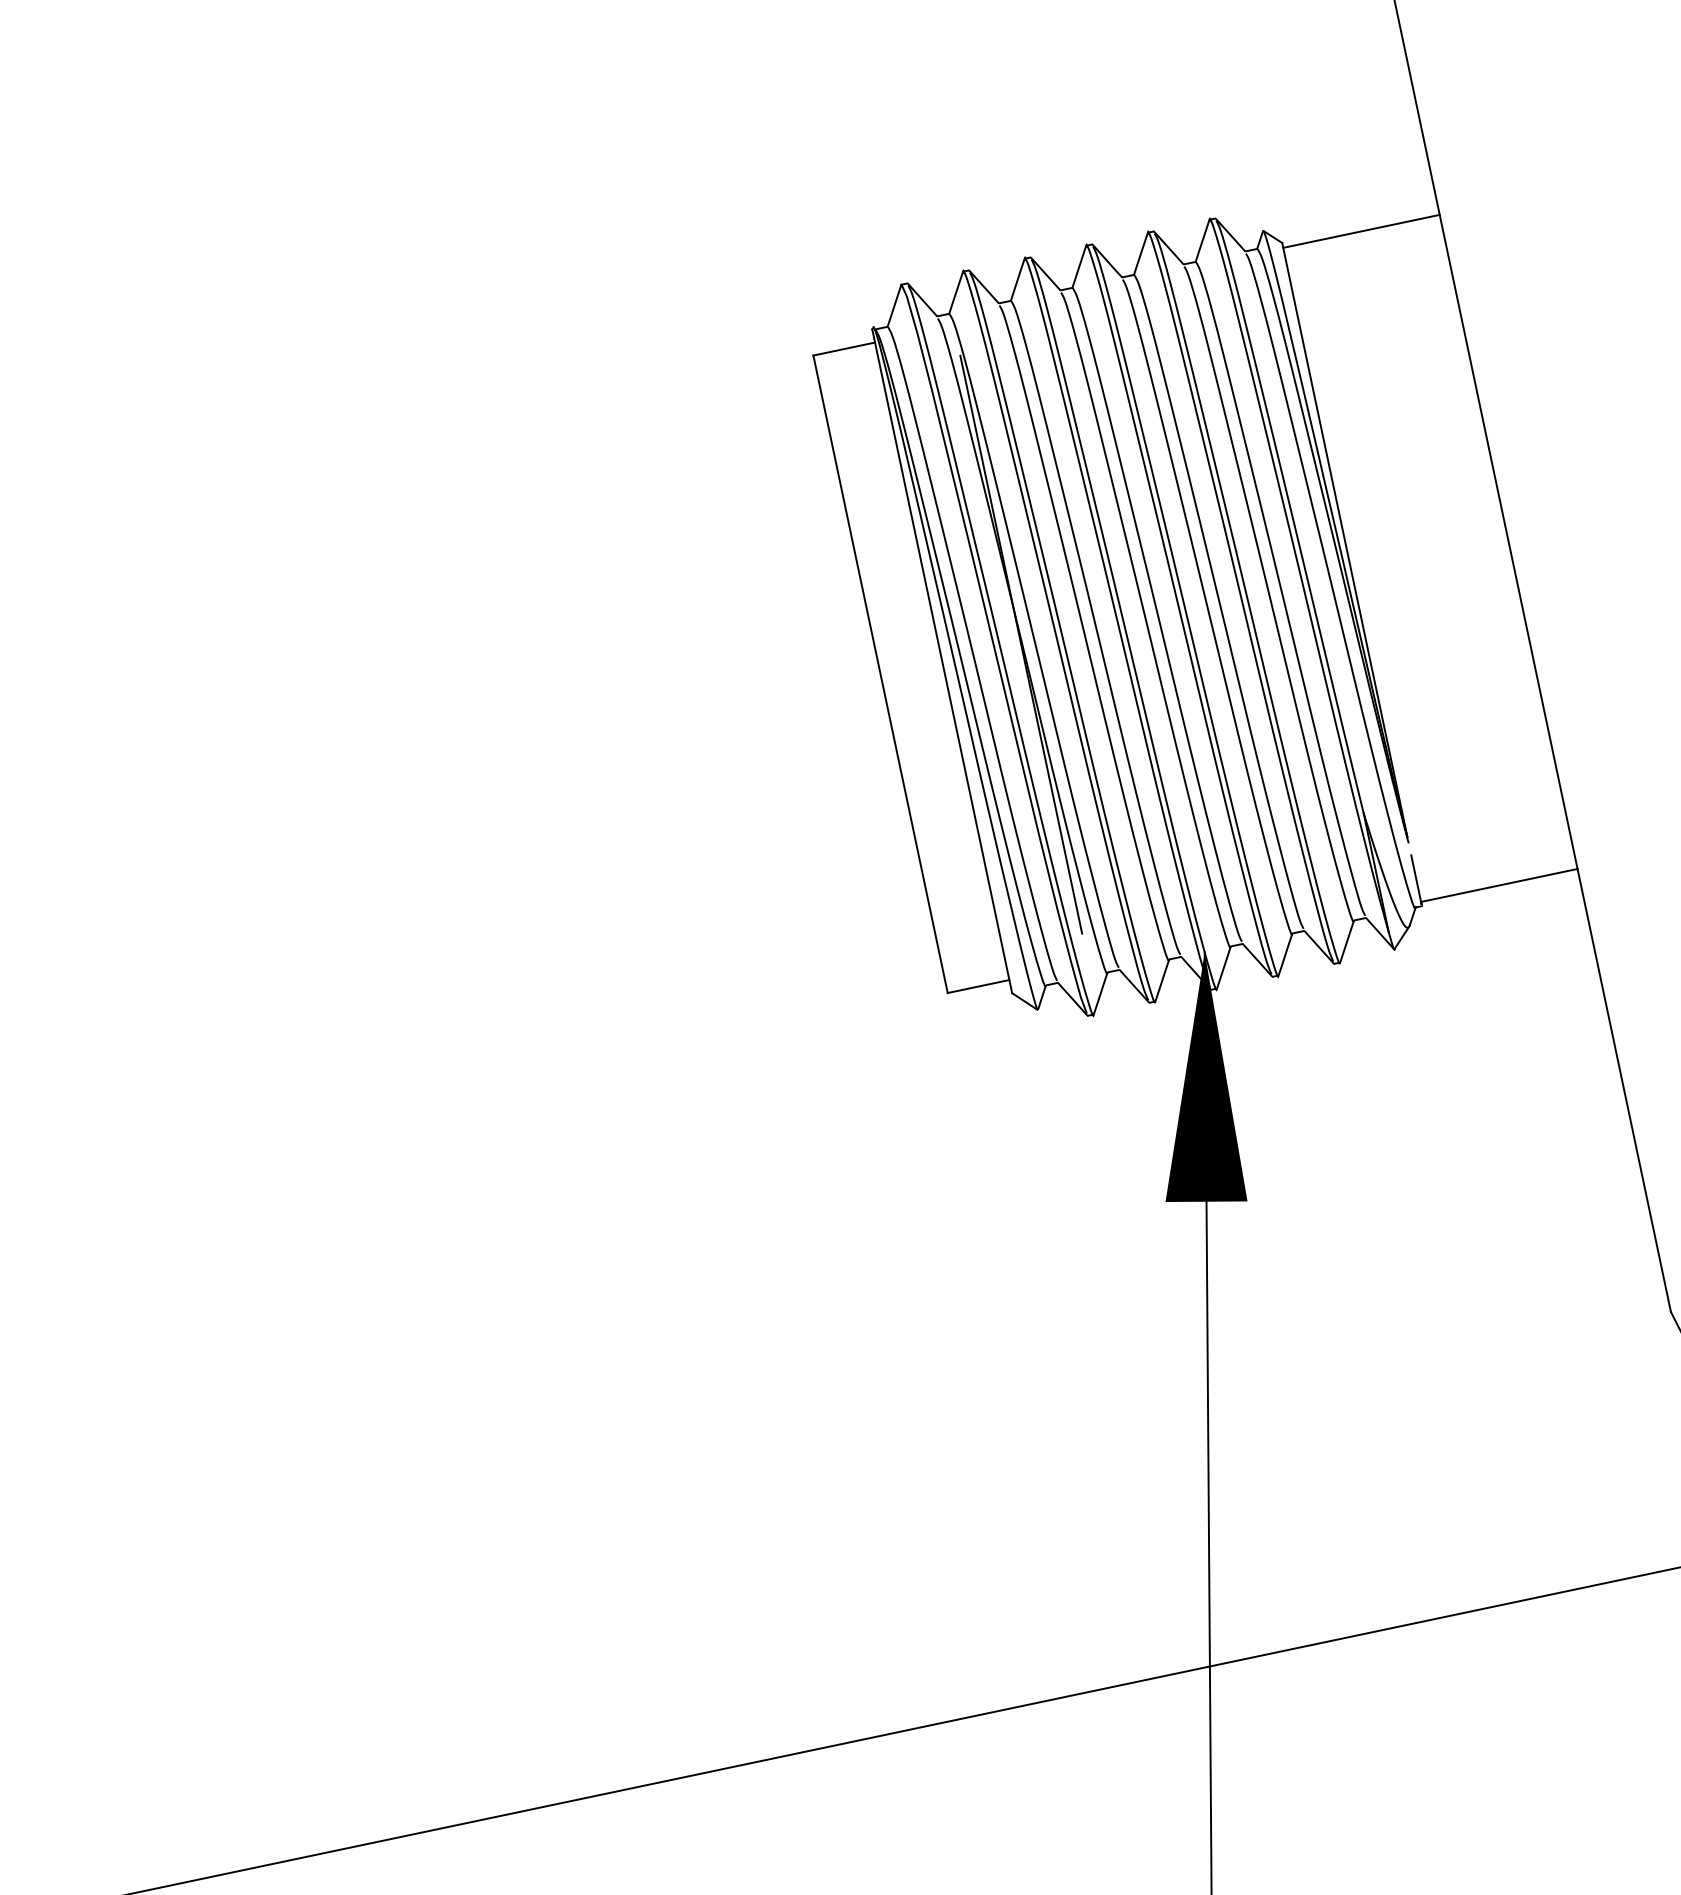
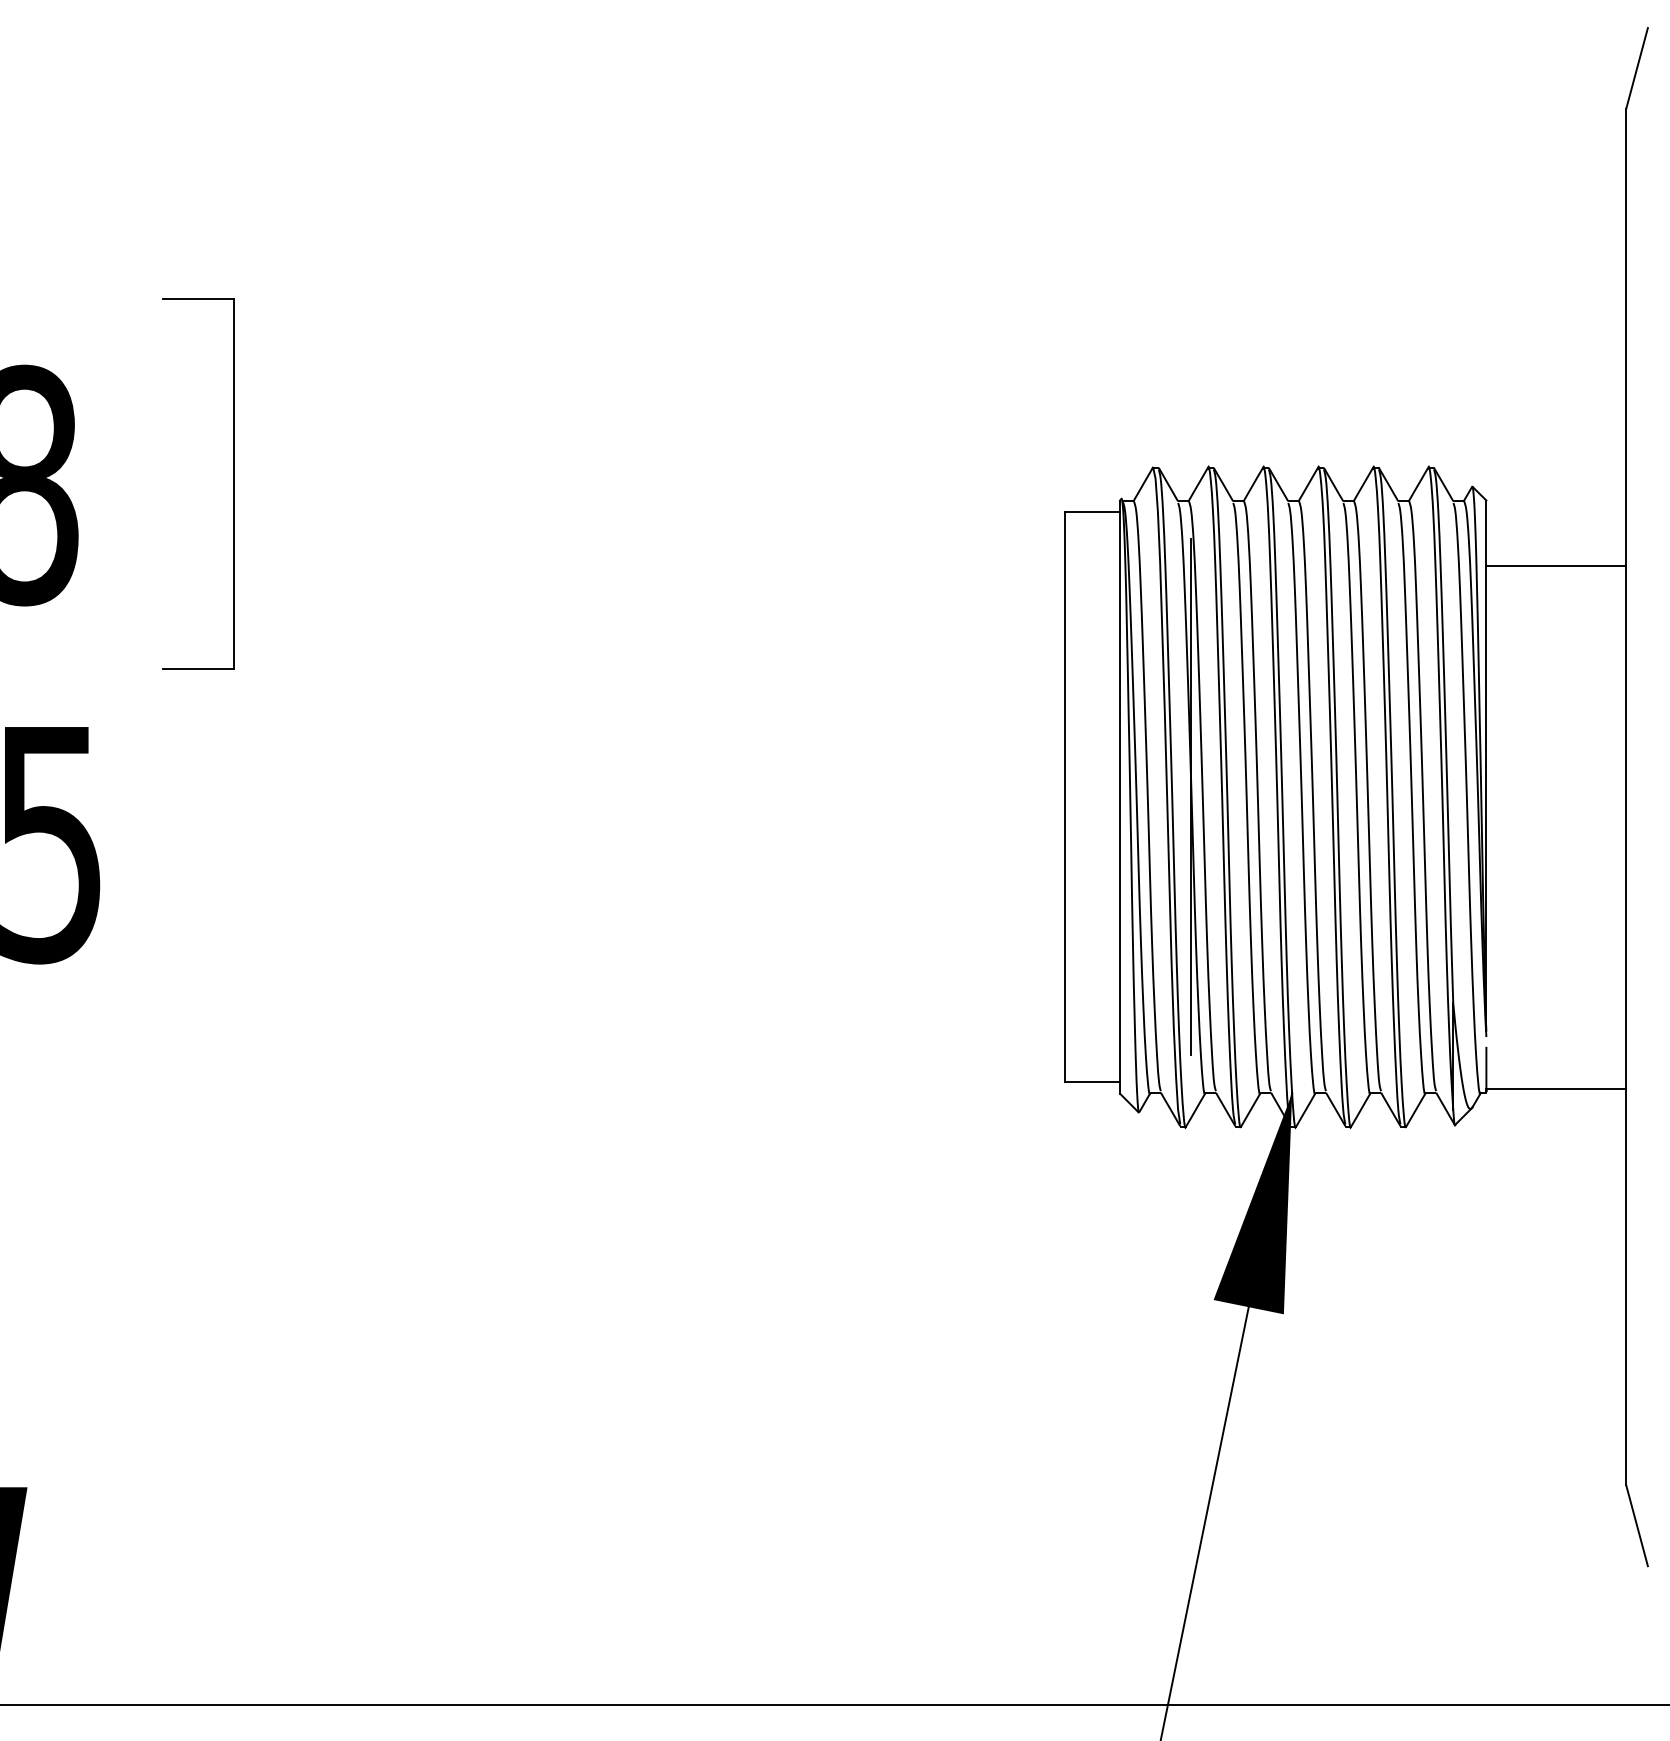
line: (1361, 230) -> (1556, 565), moved

